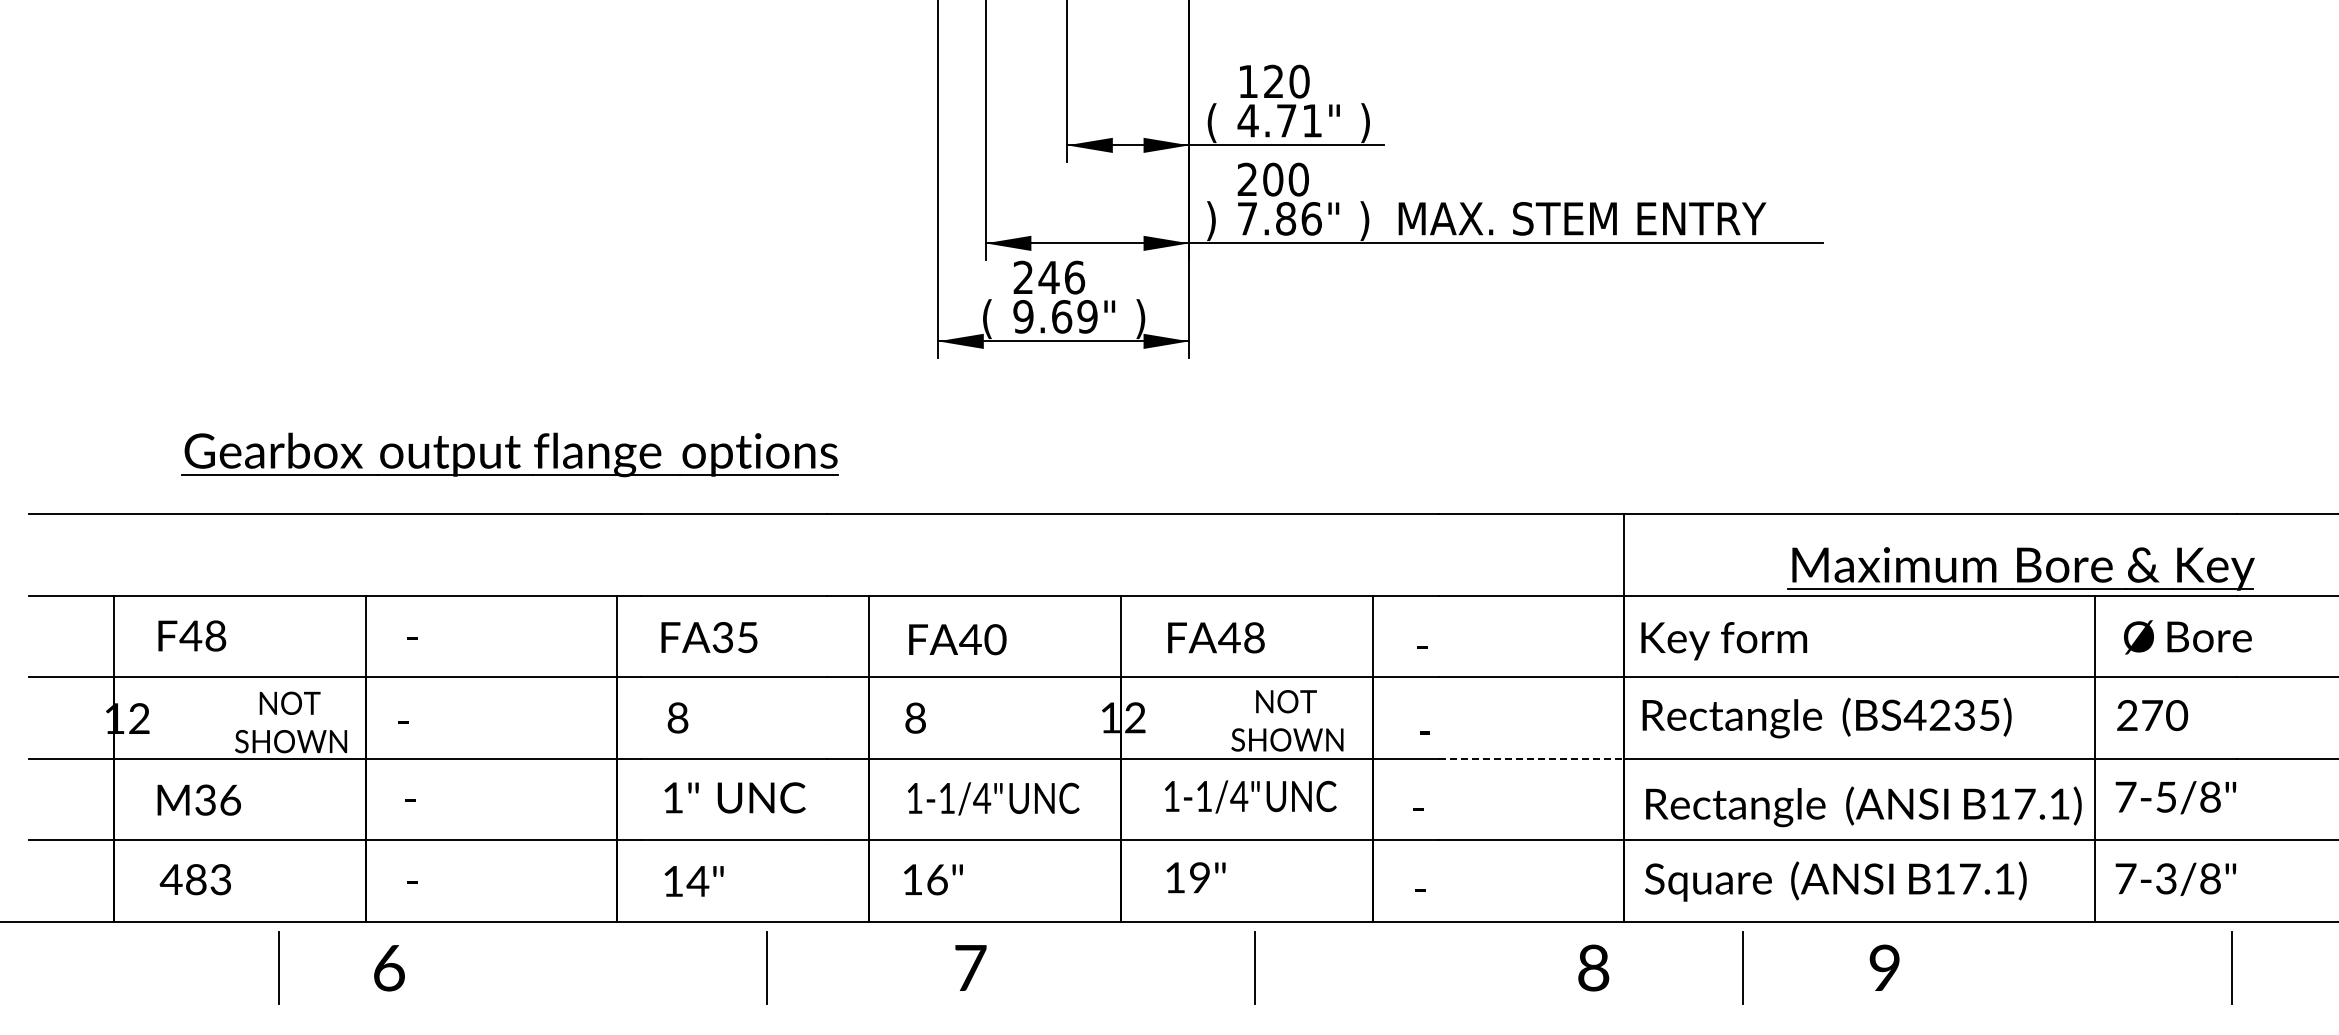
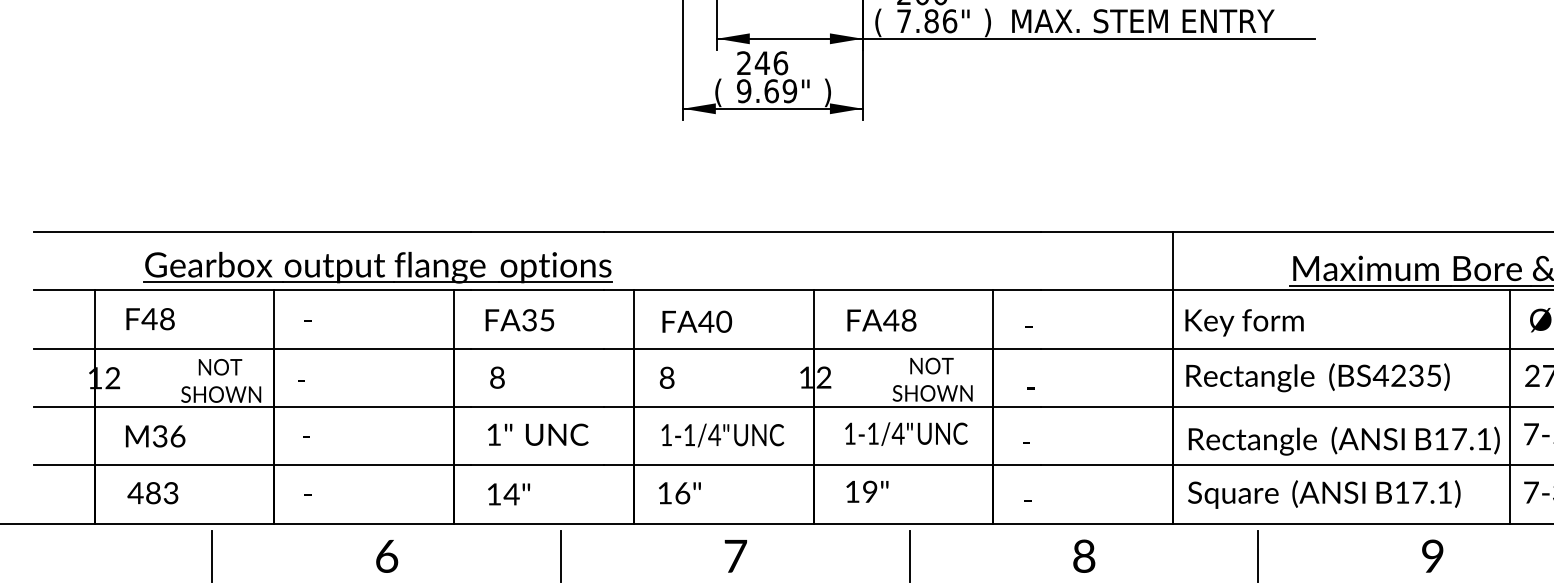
text: (1211, 220) -> (878, 22), ) -> (
part: (509, 454) -> (377, 267), moved
line: (1531, 758) -> (1106, 406), dashed -> solid
text: (970, 967) -> (735, 555), moved
text: (1593, 967) -> (1084, 555), moved
text: (1884, 967) -> (1432, 555), moved
text: (389, 968) -> (387, 556), moved

